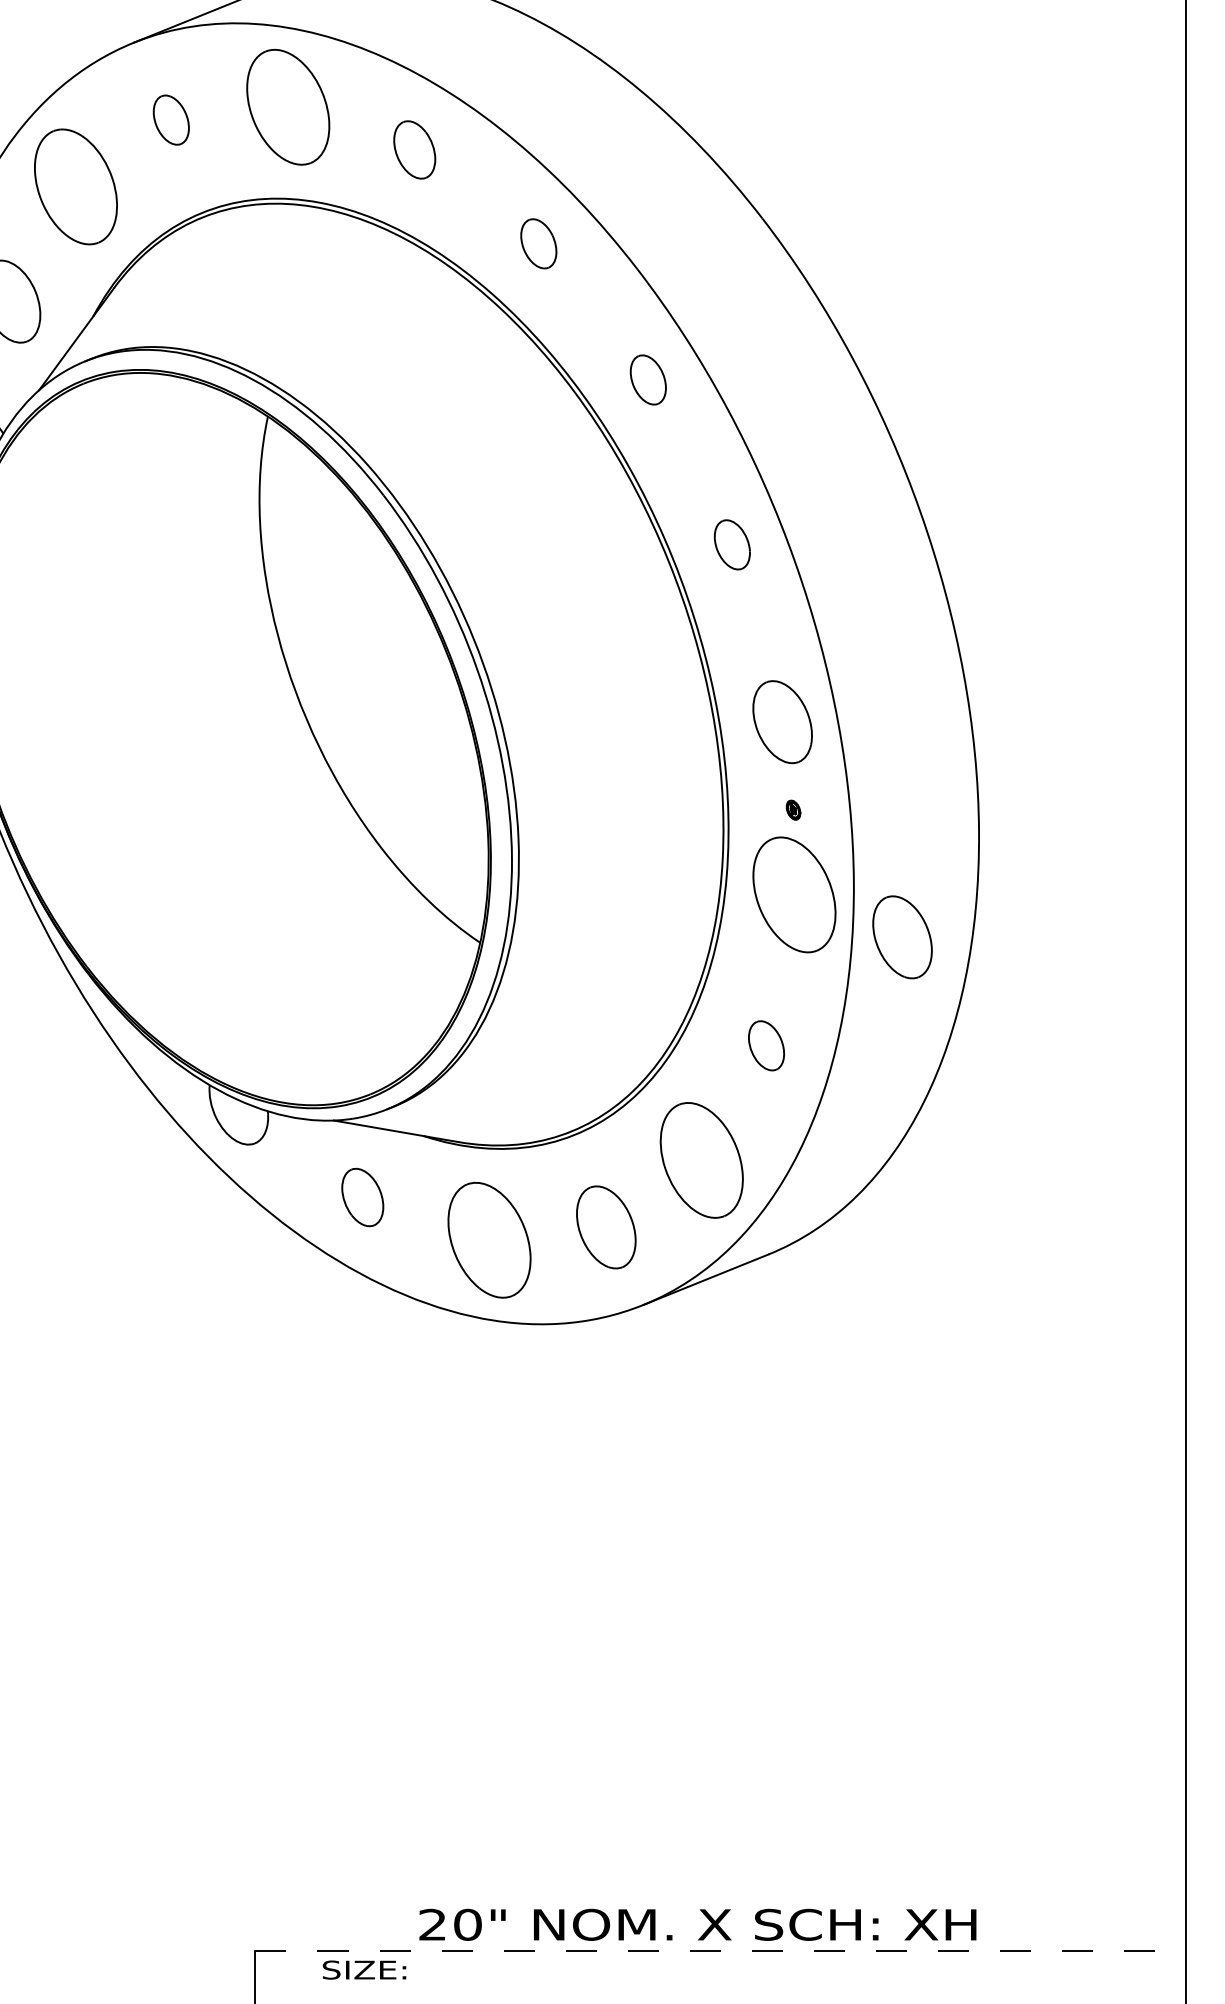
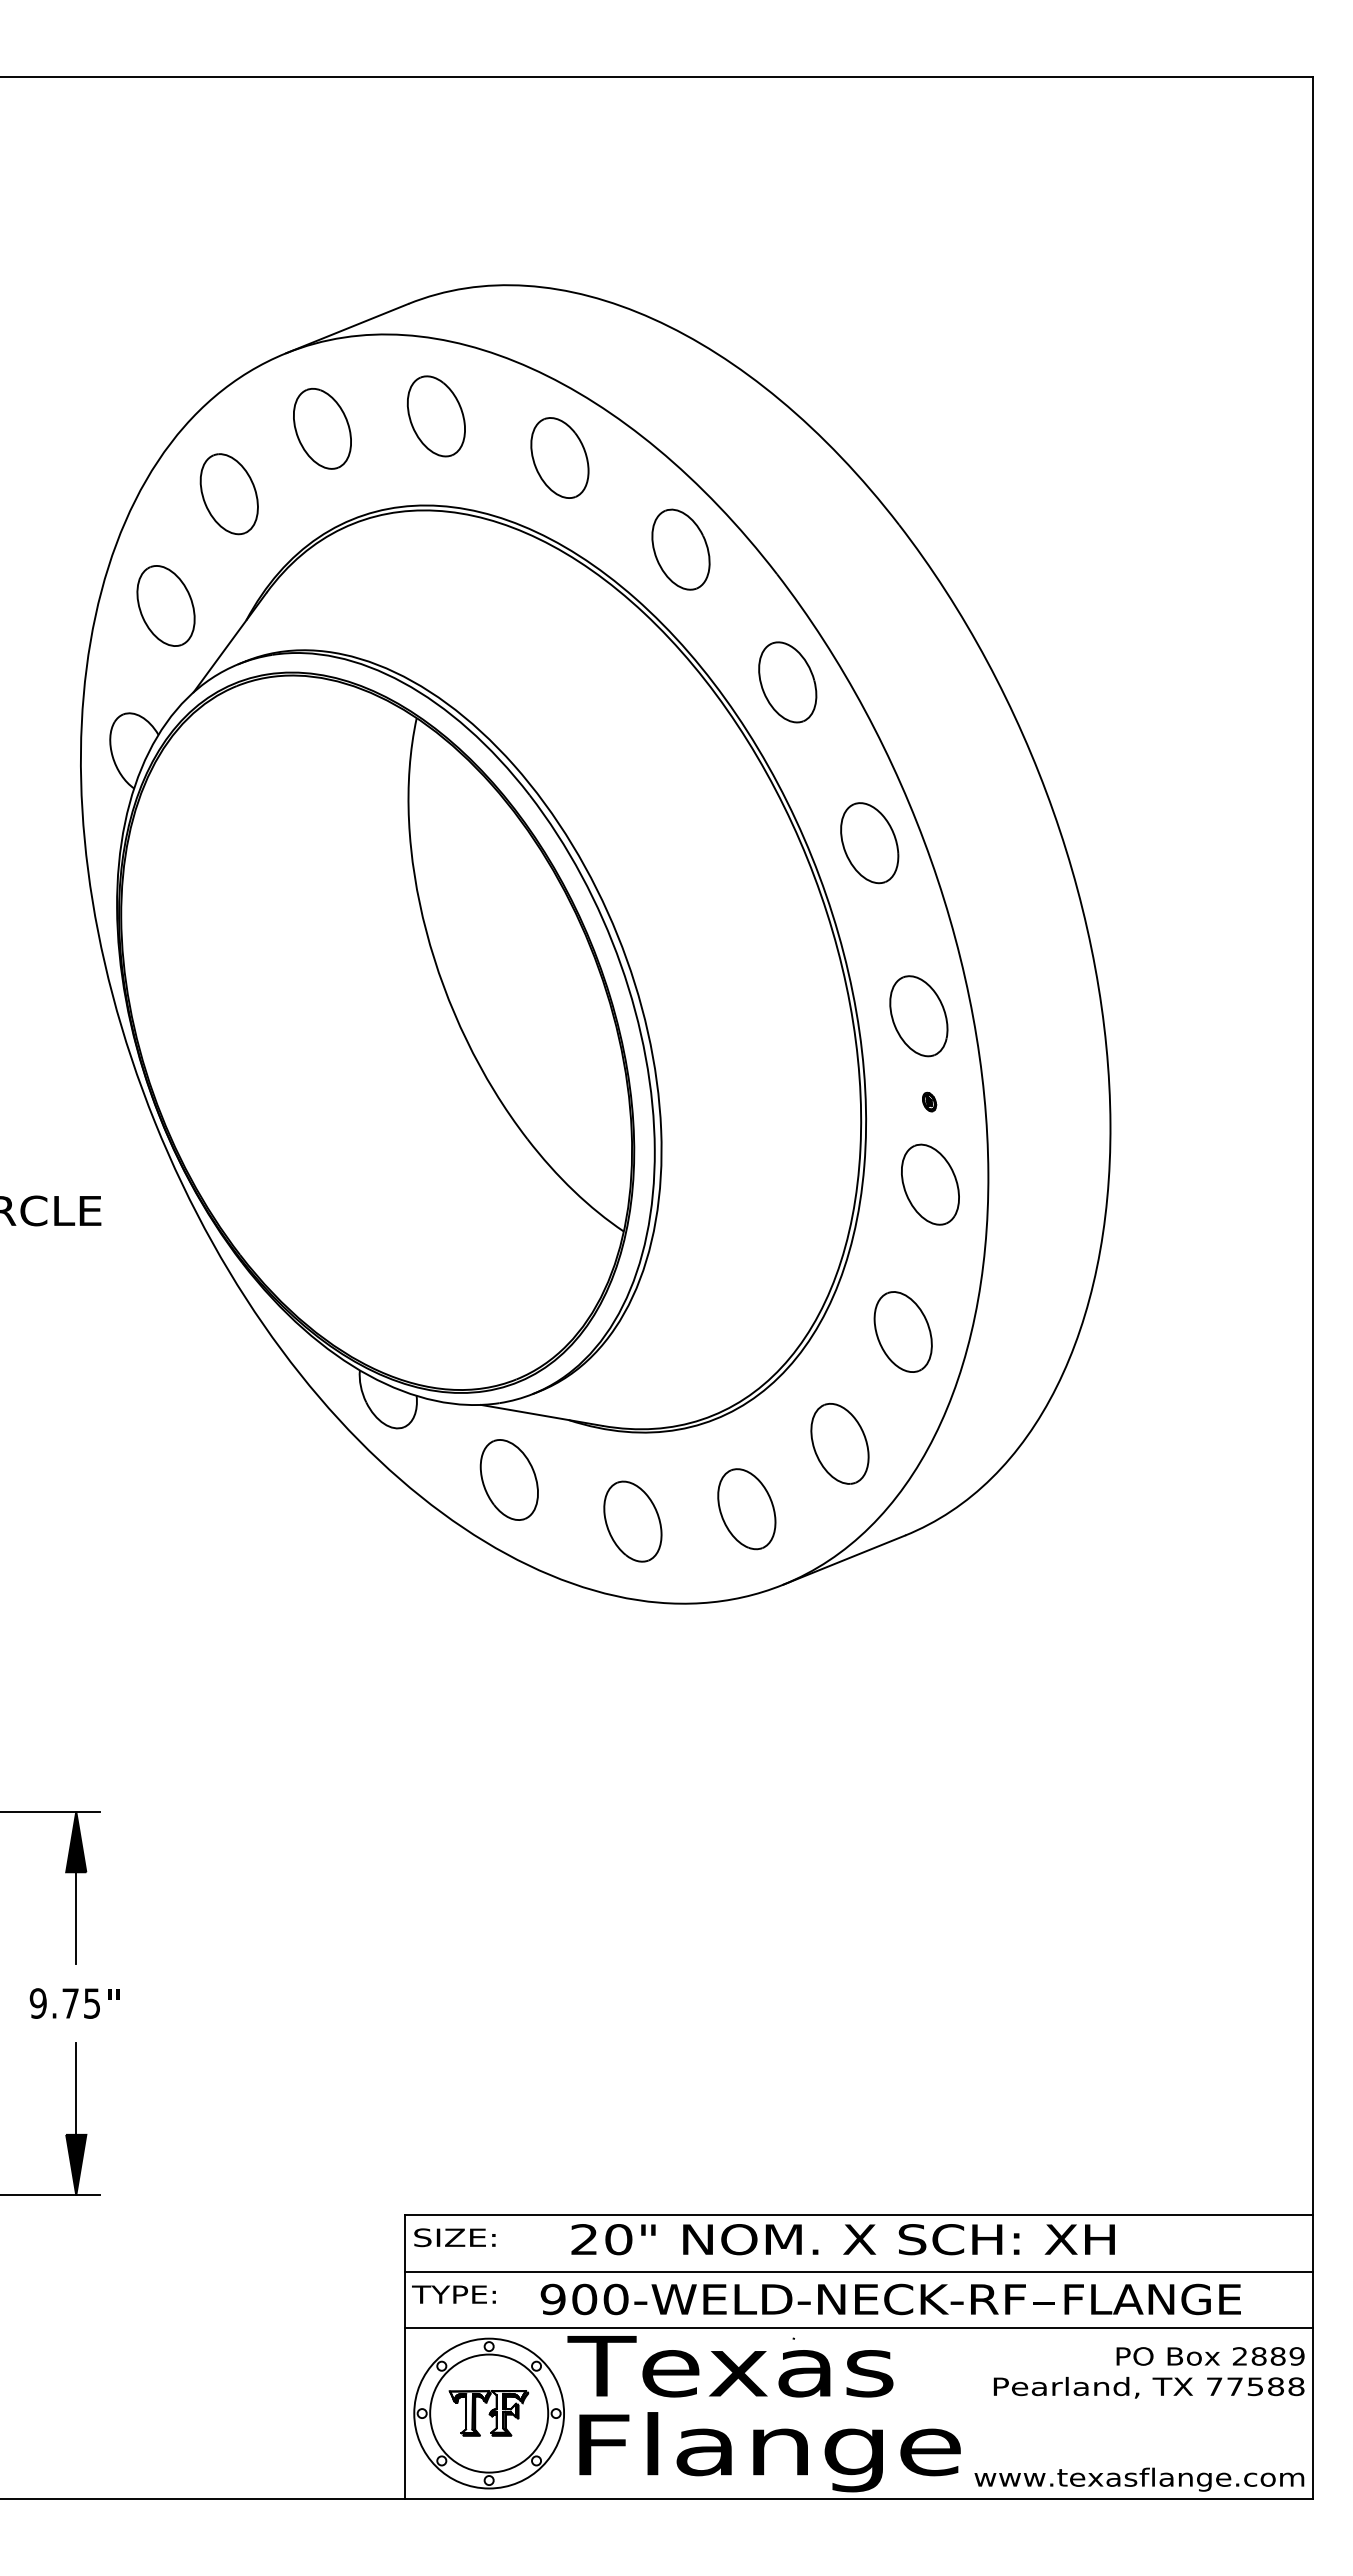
part: (287, 107) -> (435, 416), size x0.71
part: (171, 119) -> (322, 428), size x1.67
part: (414, 149) -> (559, 457), size x1.43
part: (75, 187) -> (228, 494), size x0.71
part: (538, 243) -> (680, 549), size x1.67
part: (647, 380) -> (787, 682), size x1.67
part: (732, 545) -> (869, 843), size x1.67
part: (794, 894) -> (930, 1184), size x0.71
part: (902, 937) -> (1035, 1226), removed
part: (765, 1045) -> (902, 1331), size x1.67
part: (701, 1160) -> (839, 1443), size x0.71
part: (362, 1196) -> (508, 1479), size x1.43
part: (489, 1240) -> (632, 1521), size x0.71
text: (697, 1924) -> (842, 2239), moved
line: (721, 1950) -> (859, 2214), dashed -> solid
text: (364, 1969) -> (454, 2237), moved

